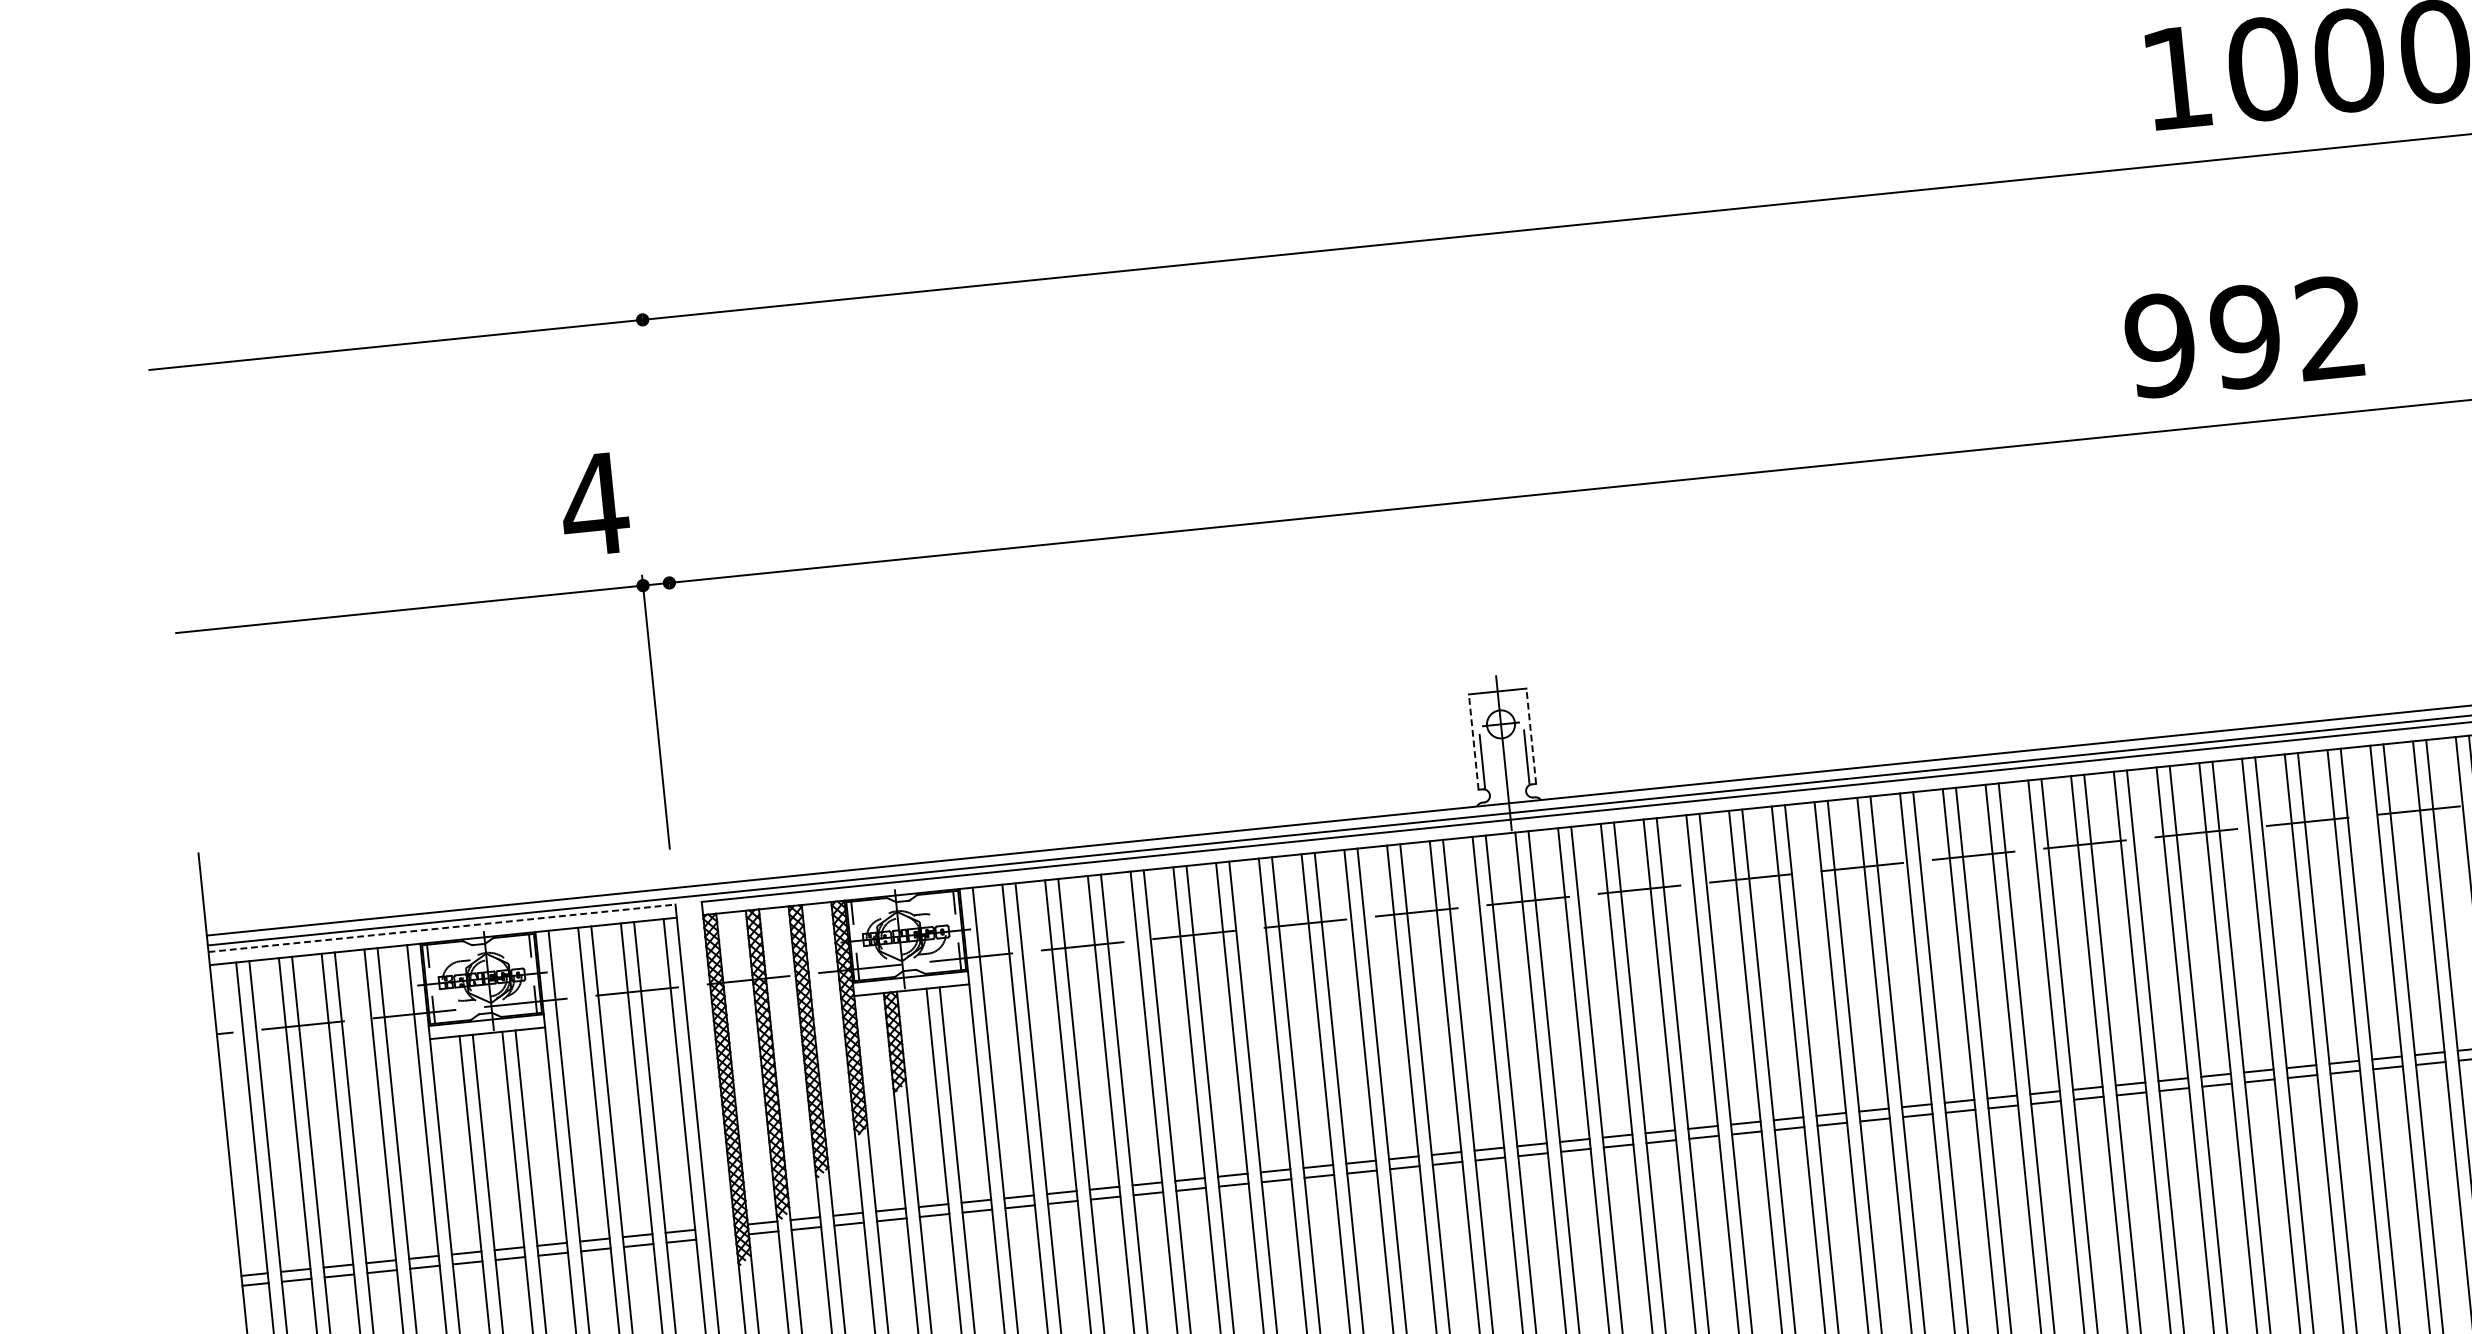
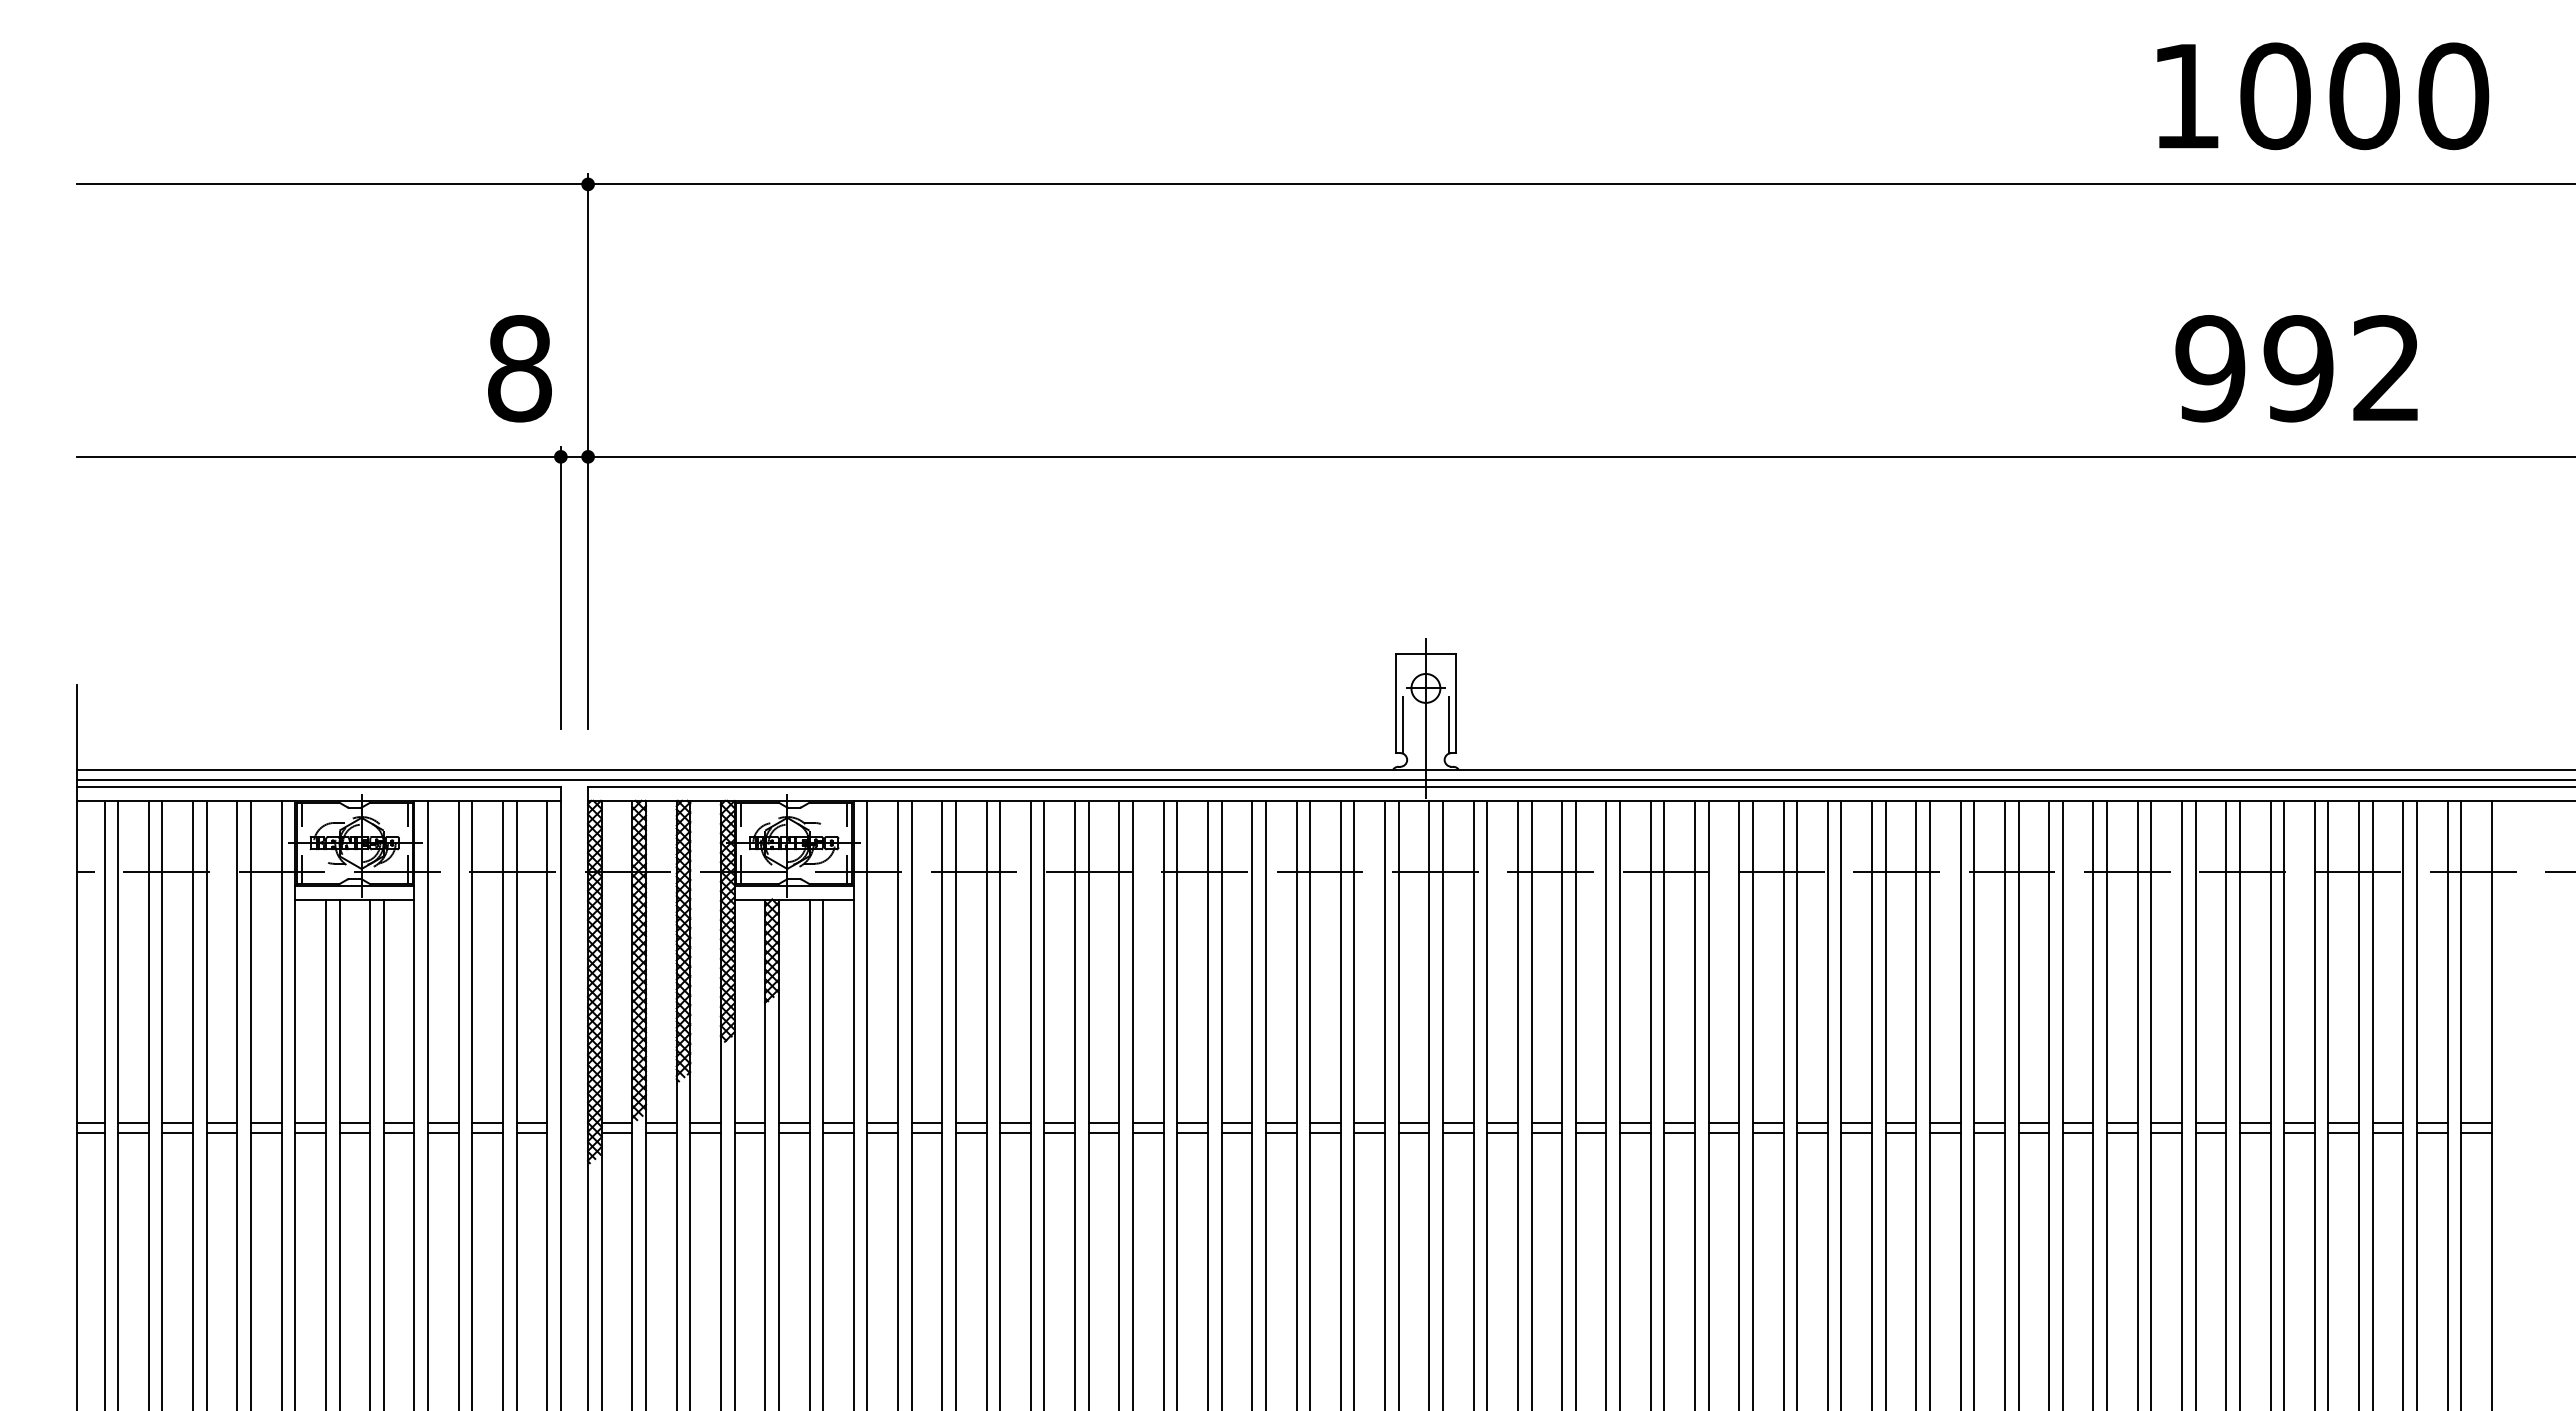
text: (2243, 336) -> (2296, 368), moved
text: (594, 504) -> (519, 368), 4 -> 8
line: (669, 577) -> (588, 451), added
line: (1531, 736) -> (1455, 703), dashed -> solid
line: (1474, 741) -> (1396, 703), dashed -> solid
line: (442, 928) -> (319, 787), dashed -> solid

